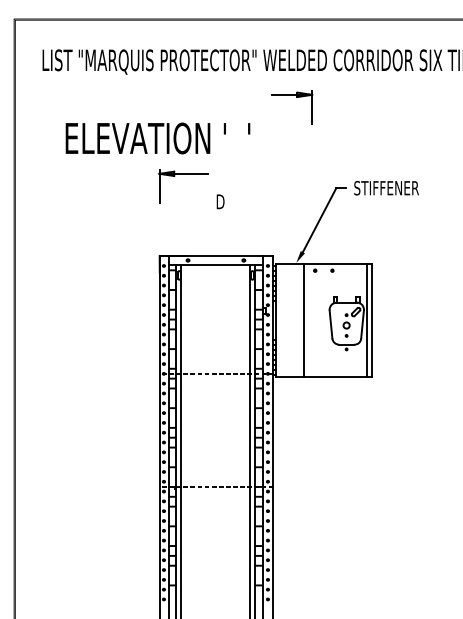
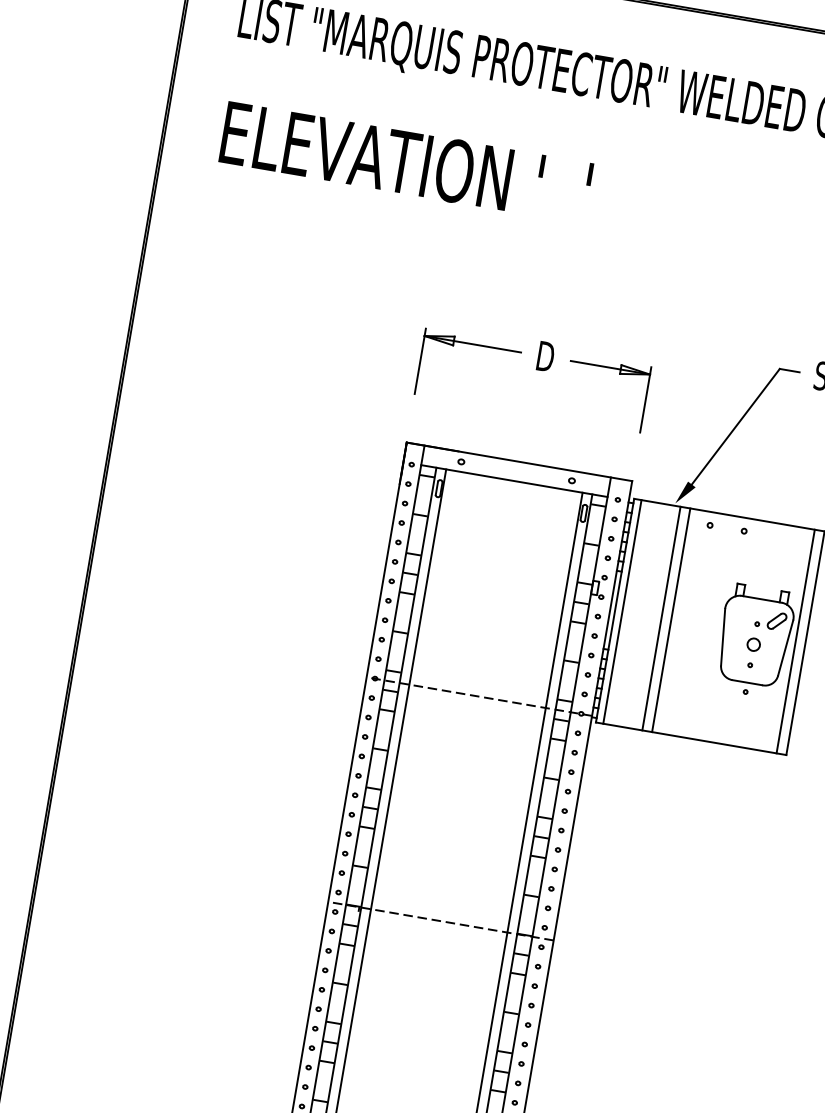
part: (296, 97) -> (618, 374), moved
text: (157, 138) -> (405, 162), moved
part: (183, 174) -> (471, 345), moved
line: (279, 320) -> (622, 611), added
line: (299, 320) -> (661, 618), added

